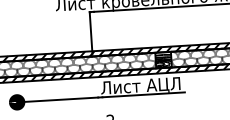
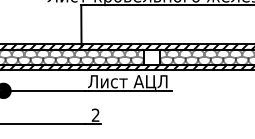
hatch: (162, 61) -> (151, 58), removed

